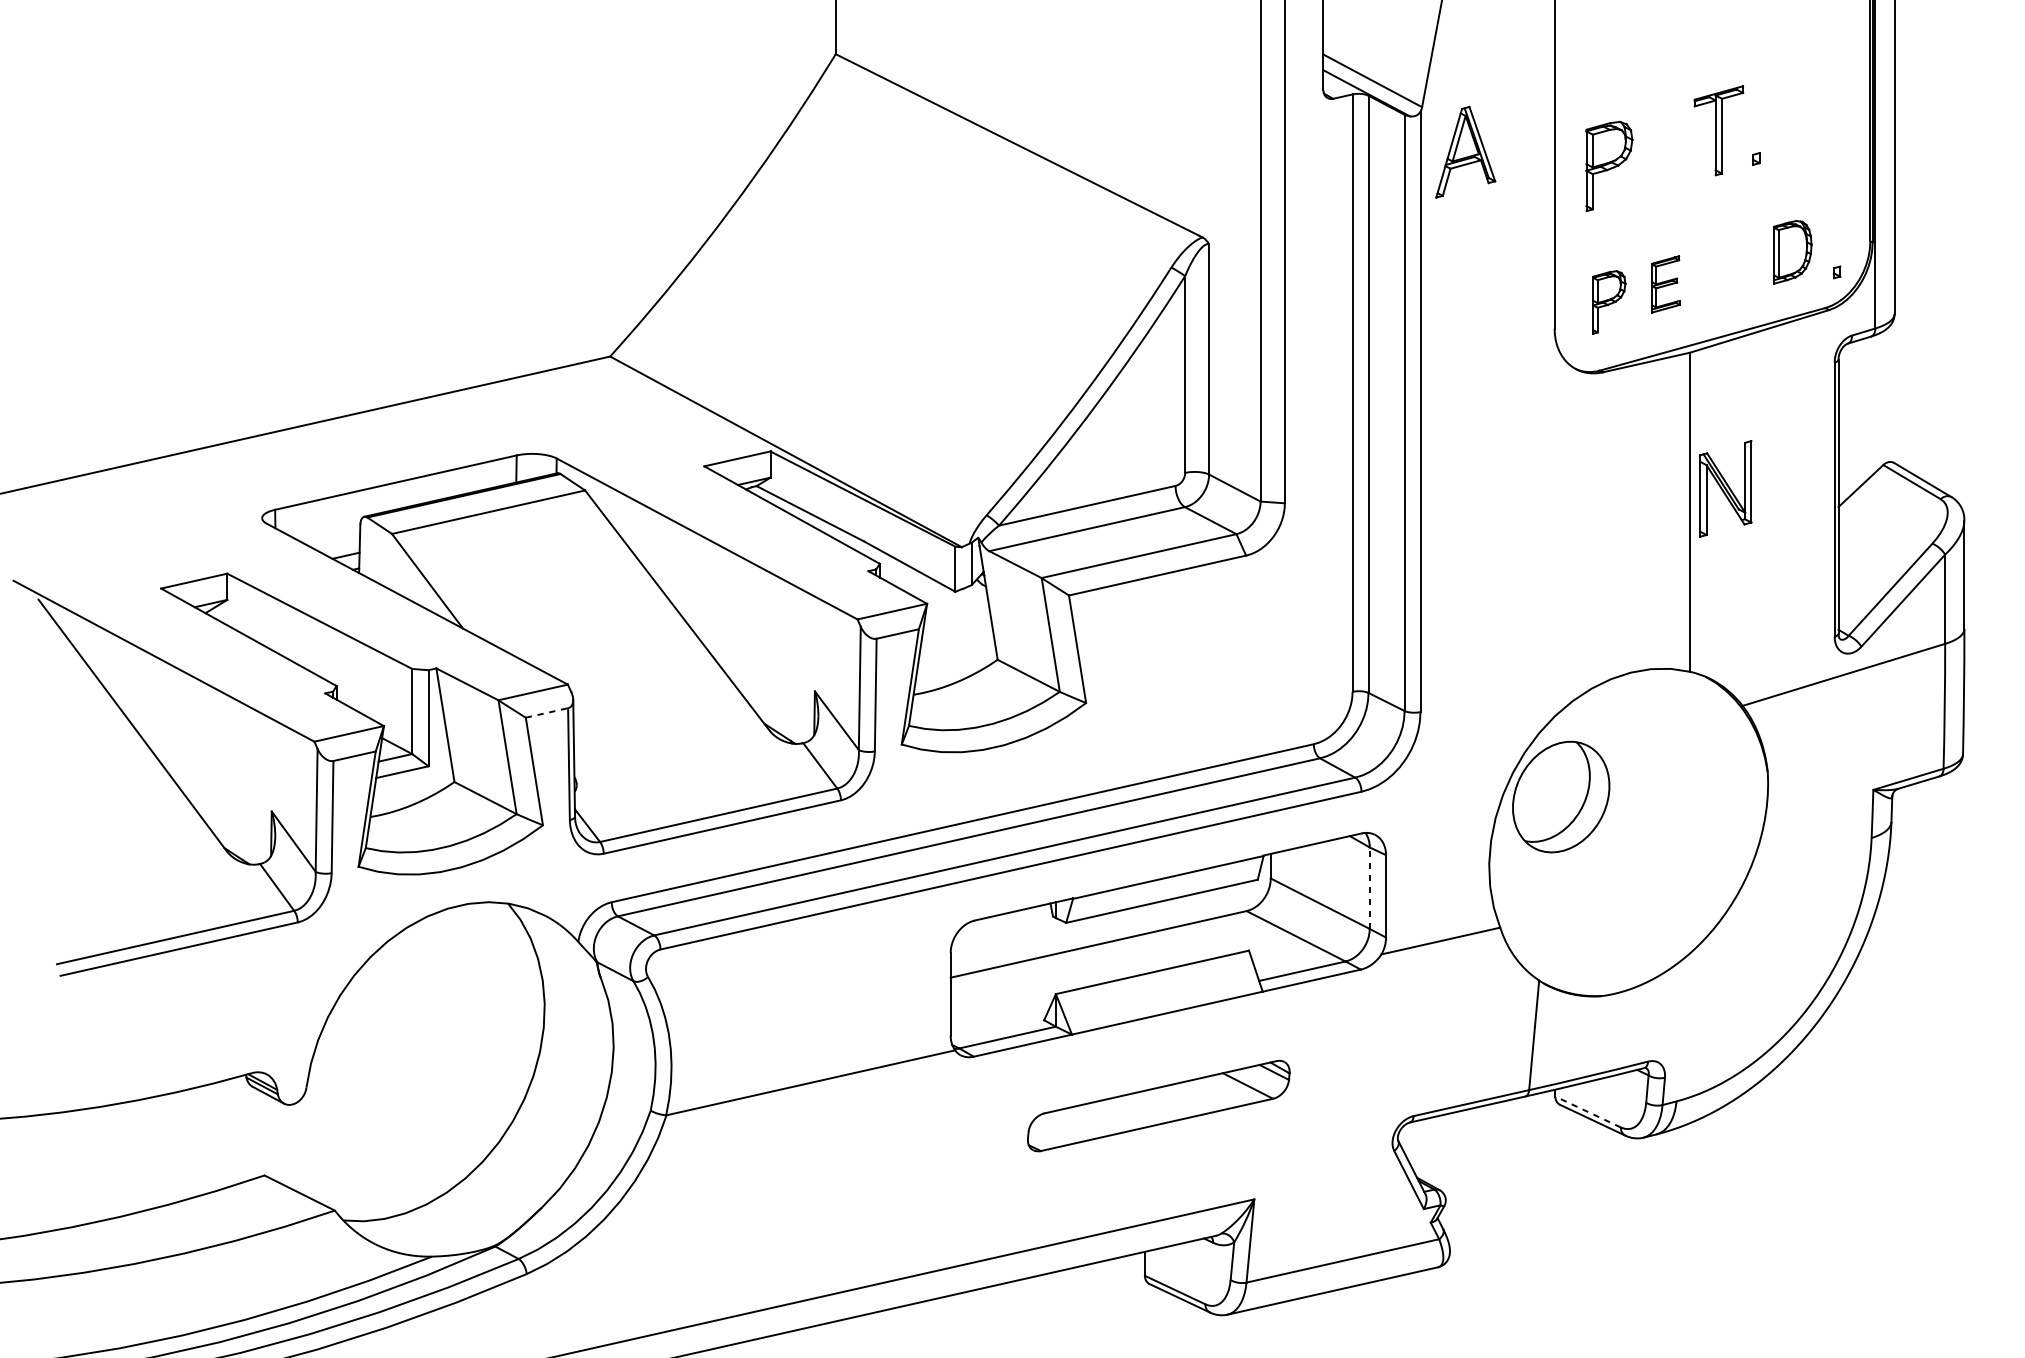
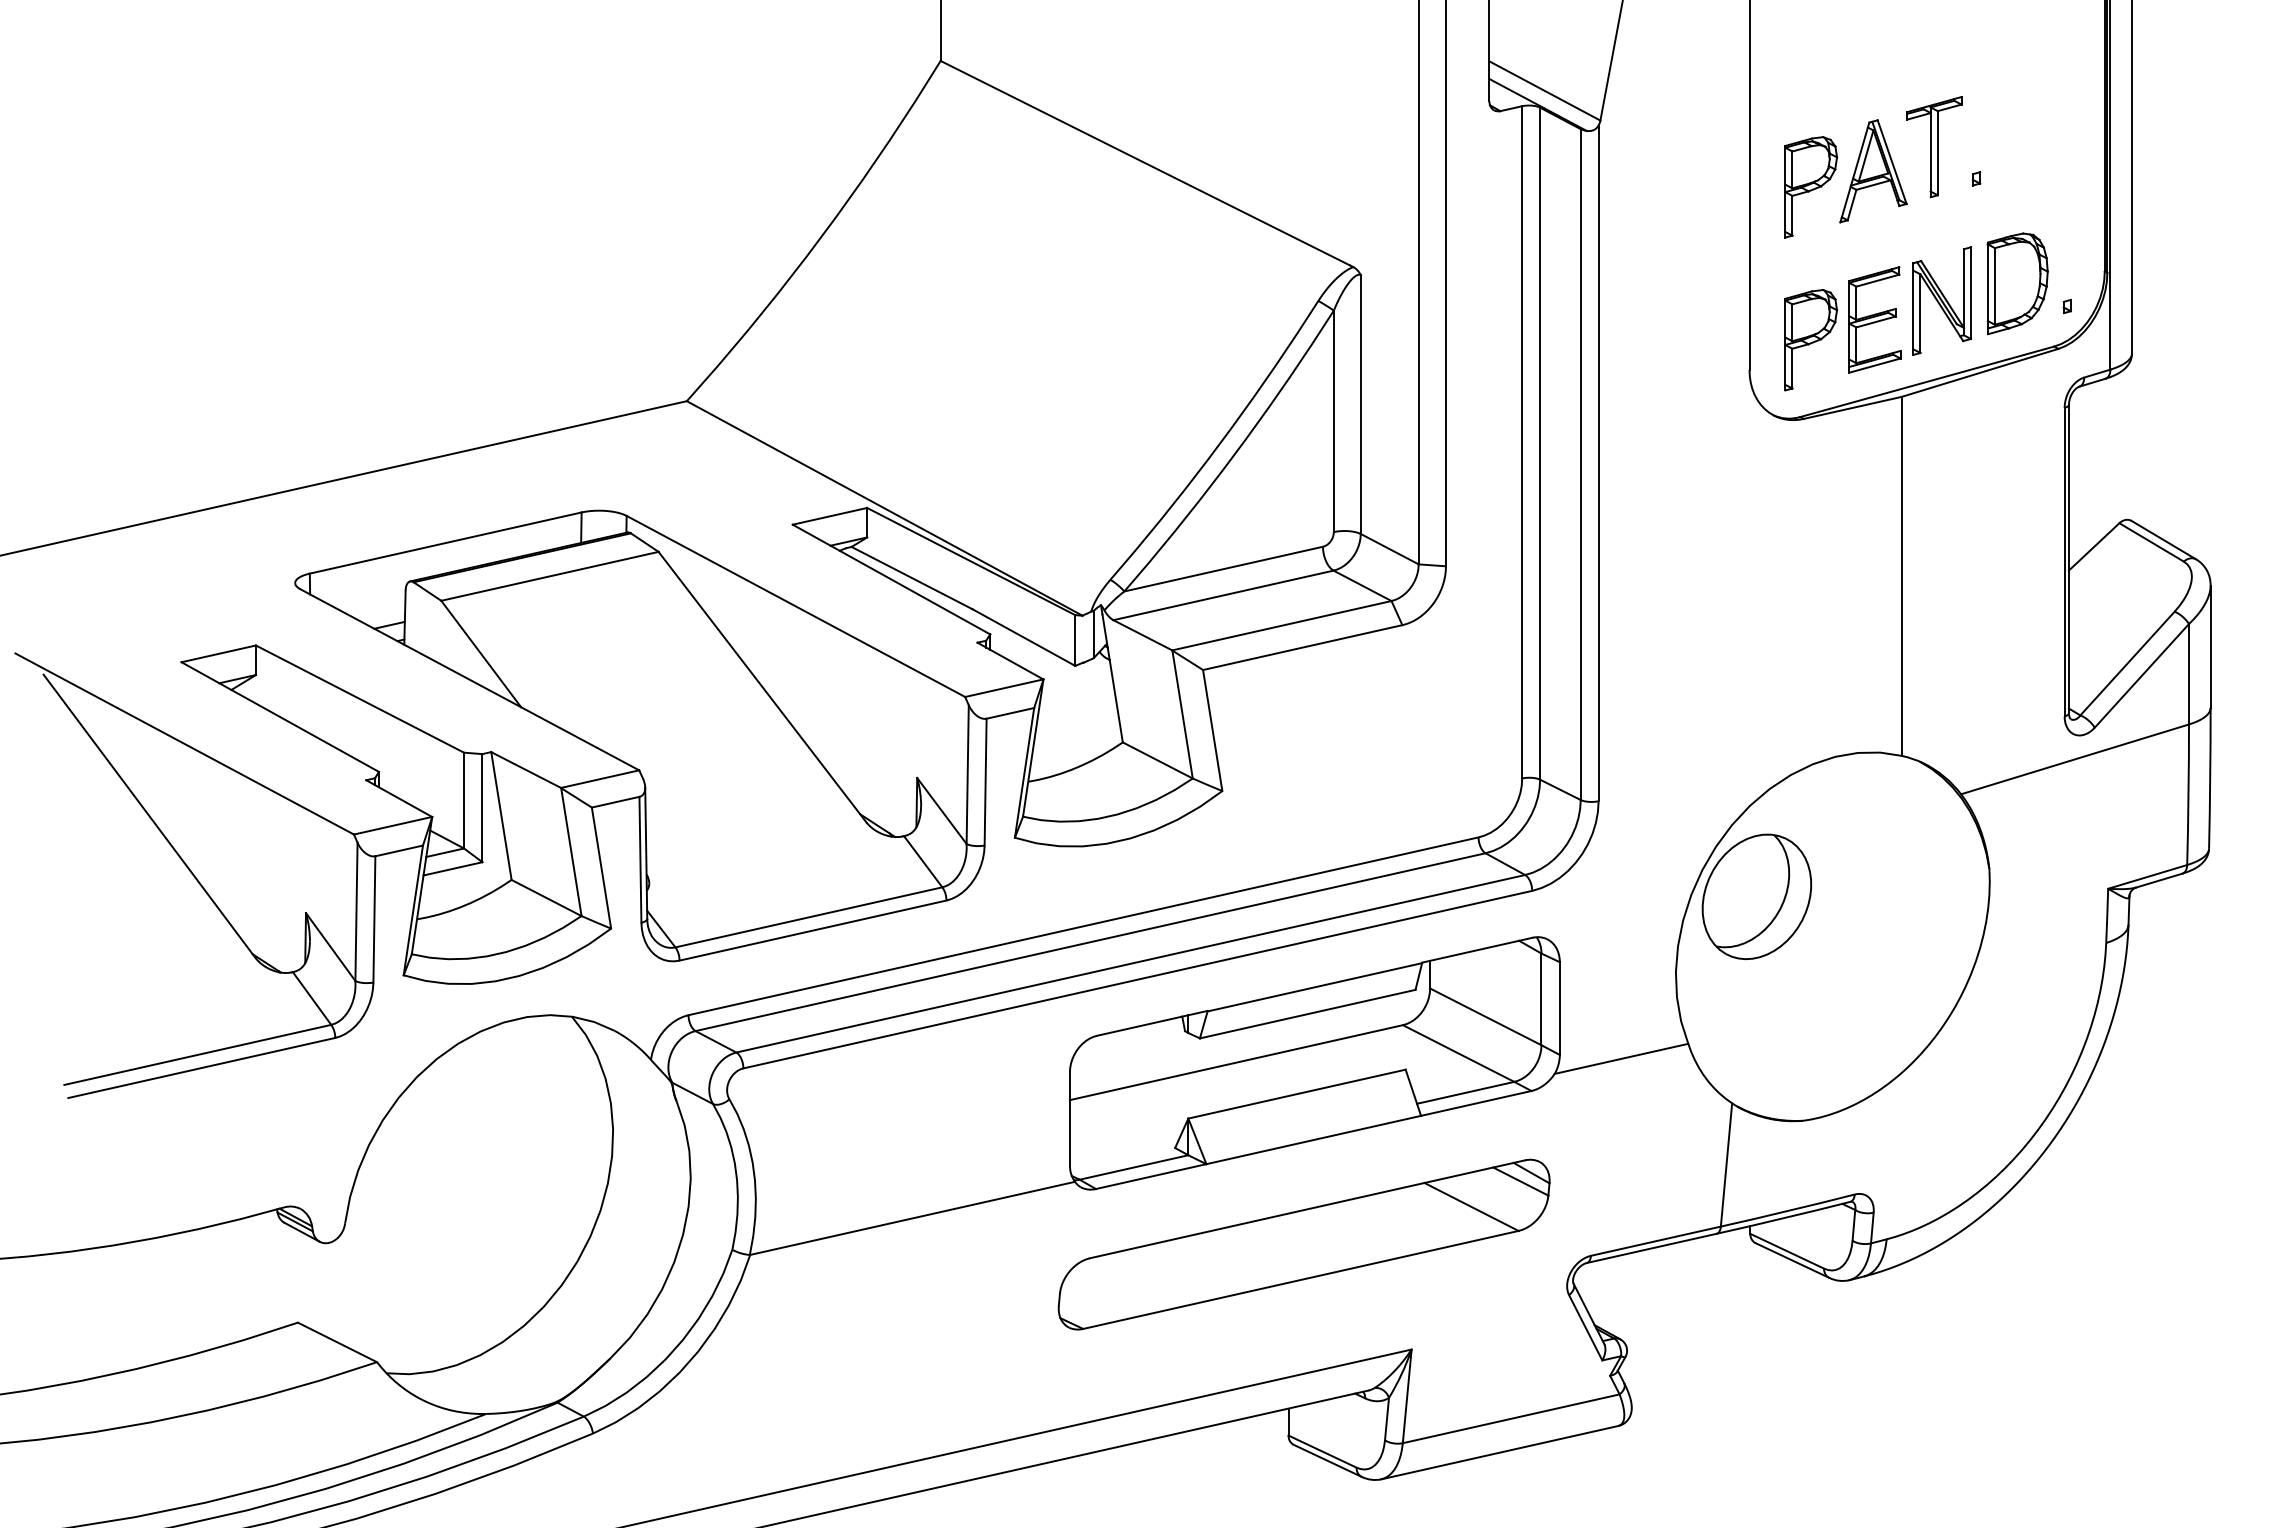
part: (1465, 152) -> (1873, 171), moved
part: (1792, 251) -> (2017, 283), size x1.43
part: (1665, 283) -> (1874, 319), size x1.67
part: (1608, 302) -> (1810, 340), size x1.43
part: (1725, 488) -> (1941, 300), moved
line: (547, 713) -> (616, 802), dashed -> solid
line: (1369, 888) -> (1541, 999), dashed -> solid
part: (1158, 1106) -> (1303, 1244), size x1.67
line: (1588, 1112) -> (1787, 1251), dashed -> solid

